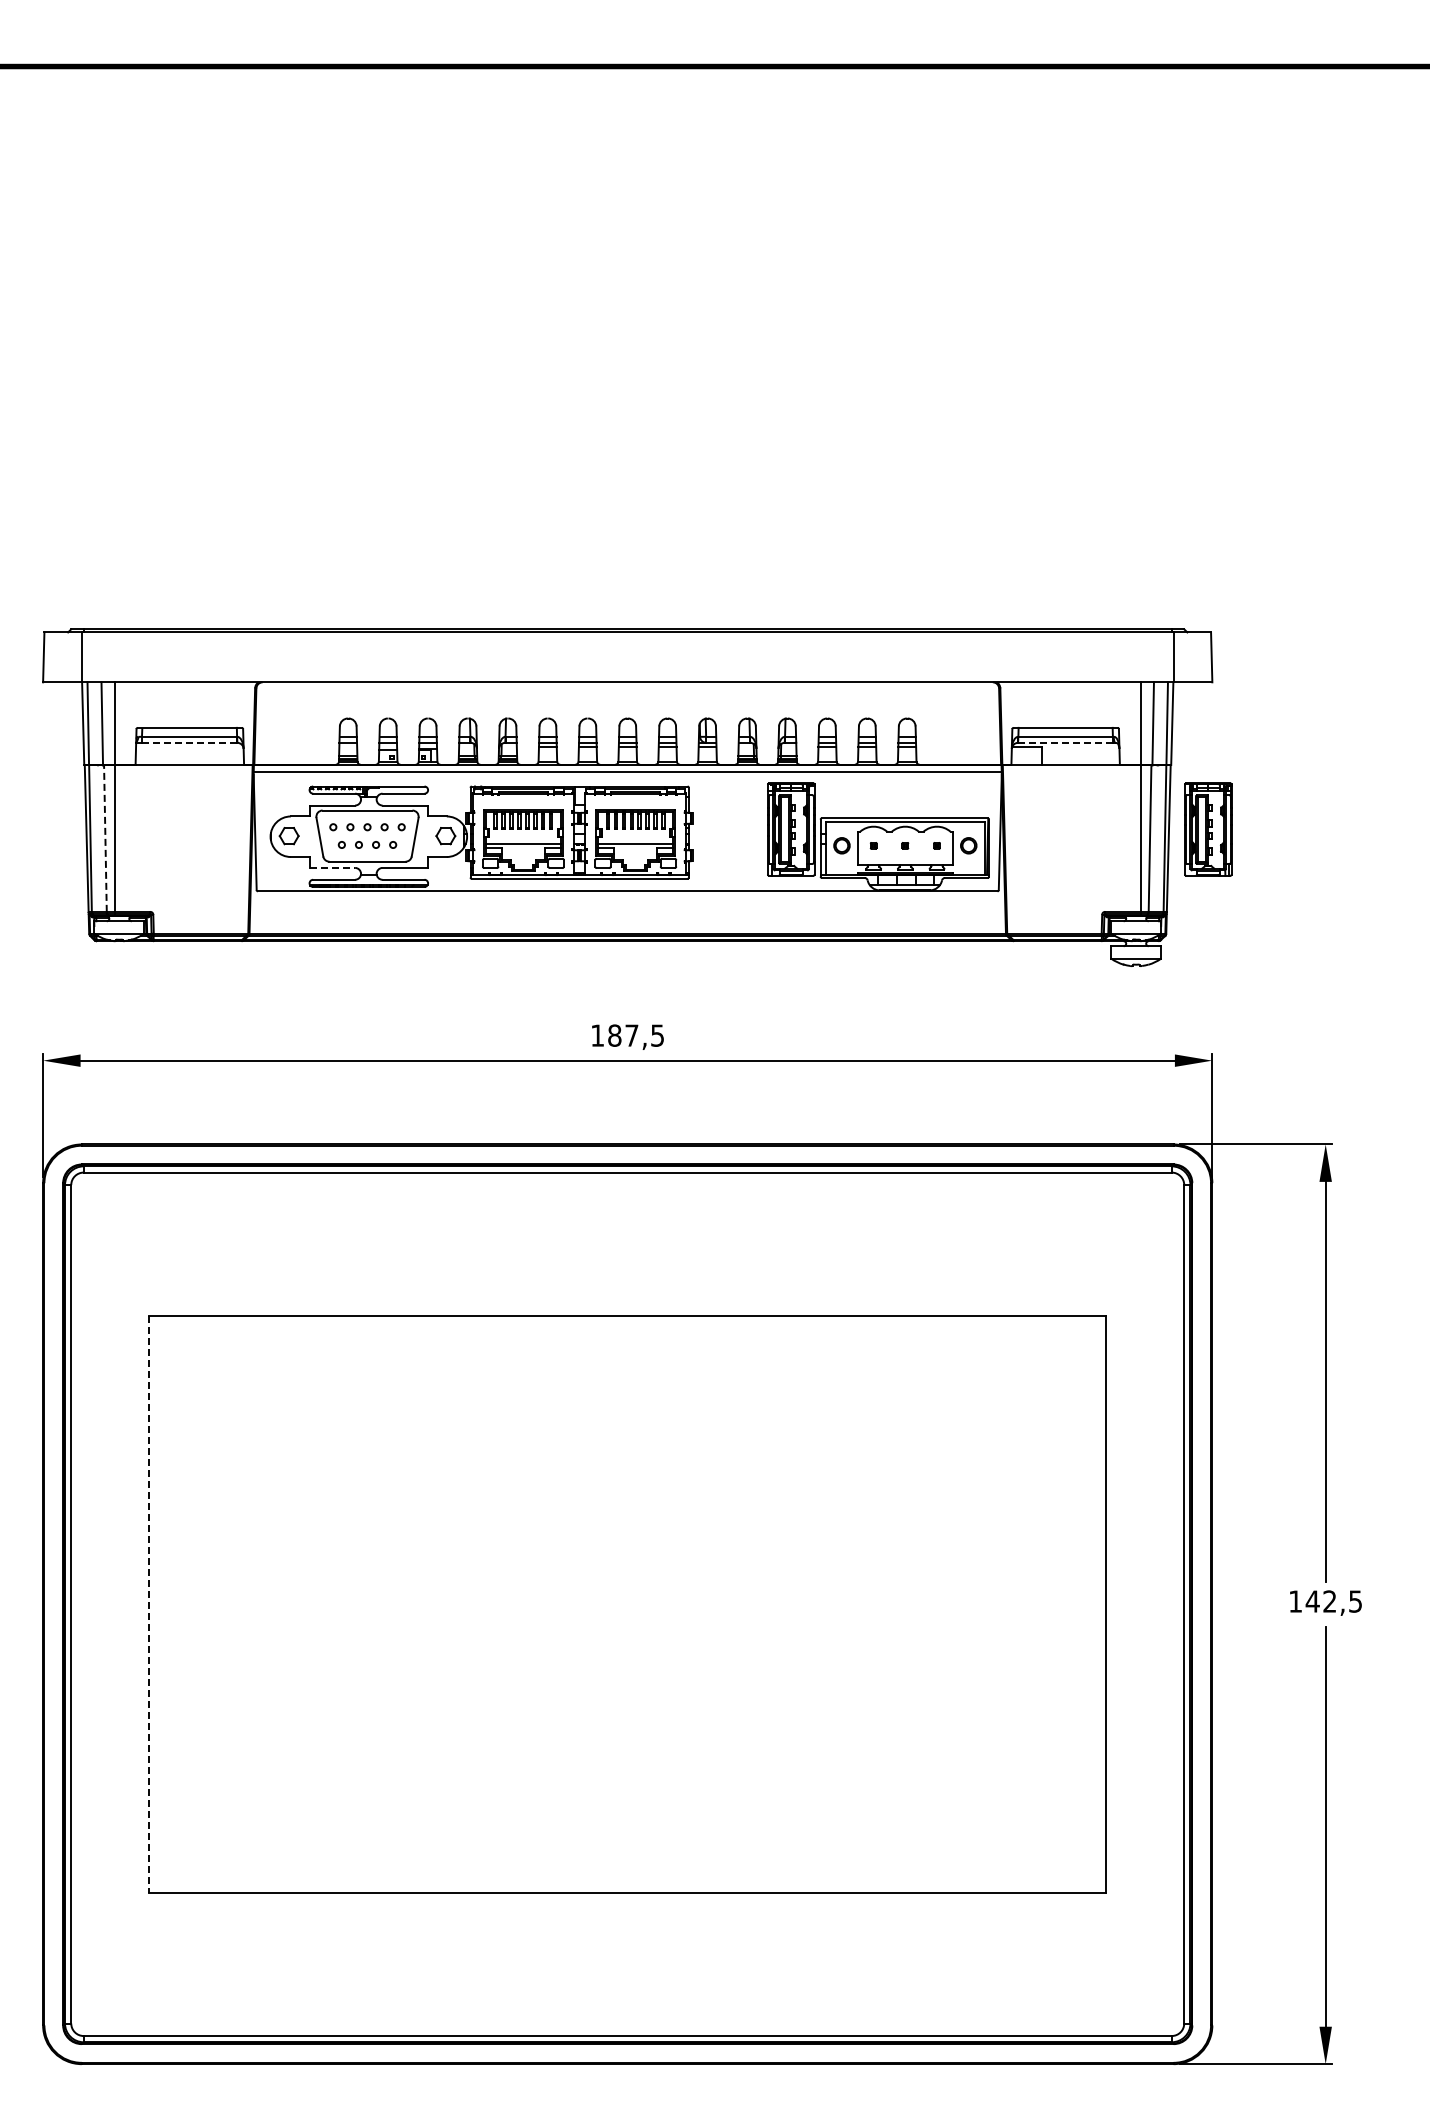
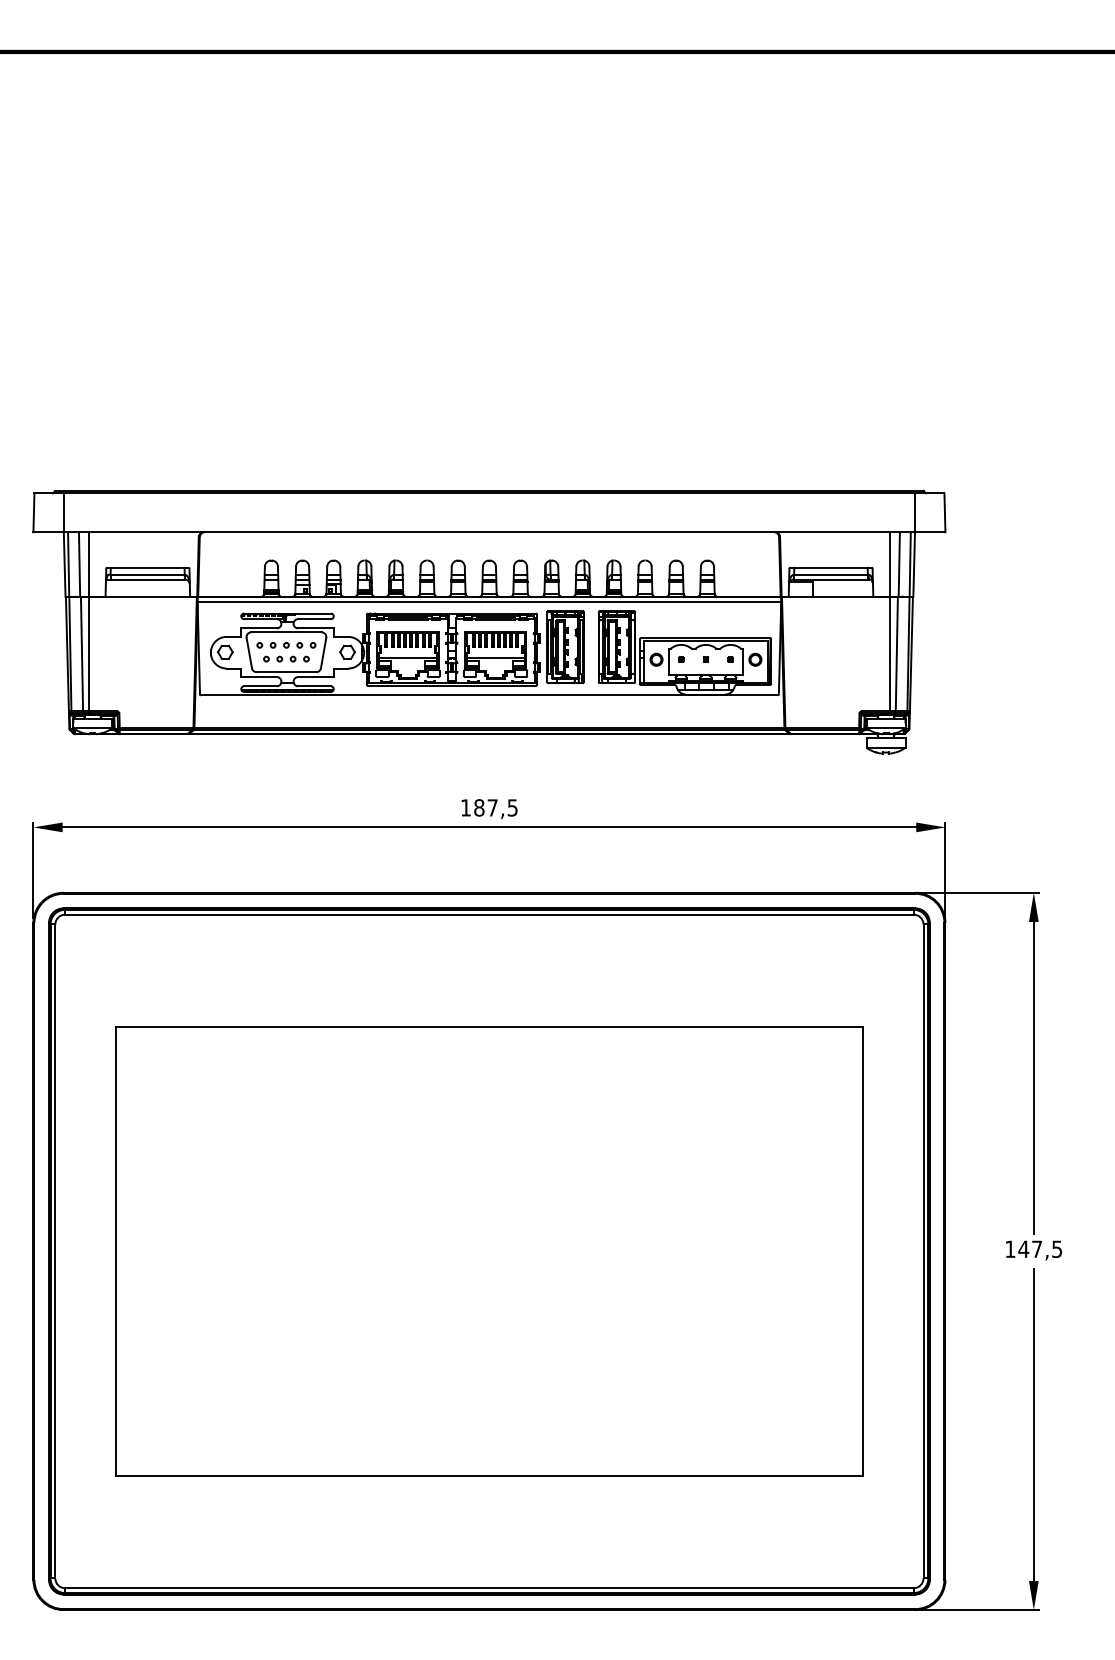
line: (189, 742) -> (147, 579), dashed -> solid
line: (1065, 742) -> (830, 579), dashed -> solid
part: (1208, 829) -> (565, 647), moved
line: (105, 838) -> (82, 654), dashed -> solid
line: (332, 867) -> (259, 676), dashed -> solid
text: (1329, 1601) -> (1036, 1249), 142,5 -> 147,5
line: (149, 1604) -> (116, 1251), dashed -> solid

